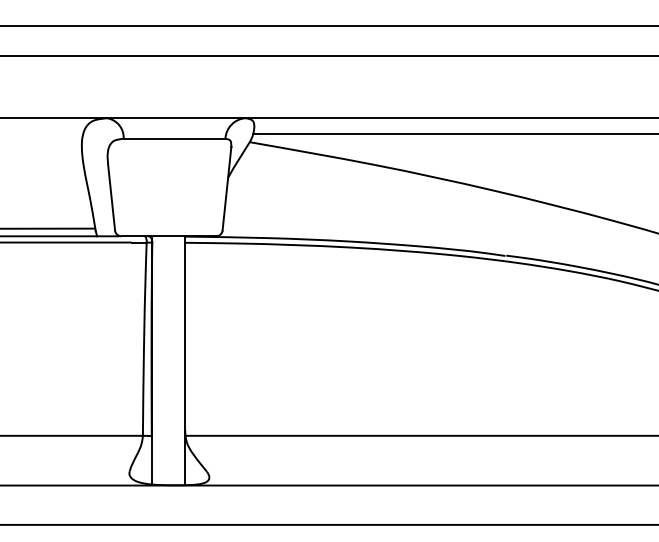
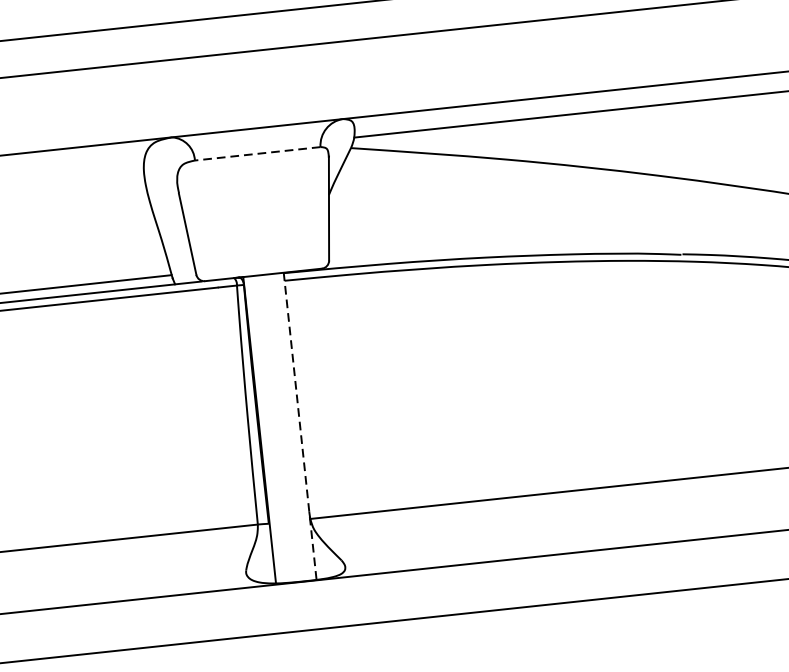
line: (174, 138) -> (257, 153), solid -> dashed
line: (185, 360) -> (300, 425), solid -> dashed

